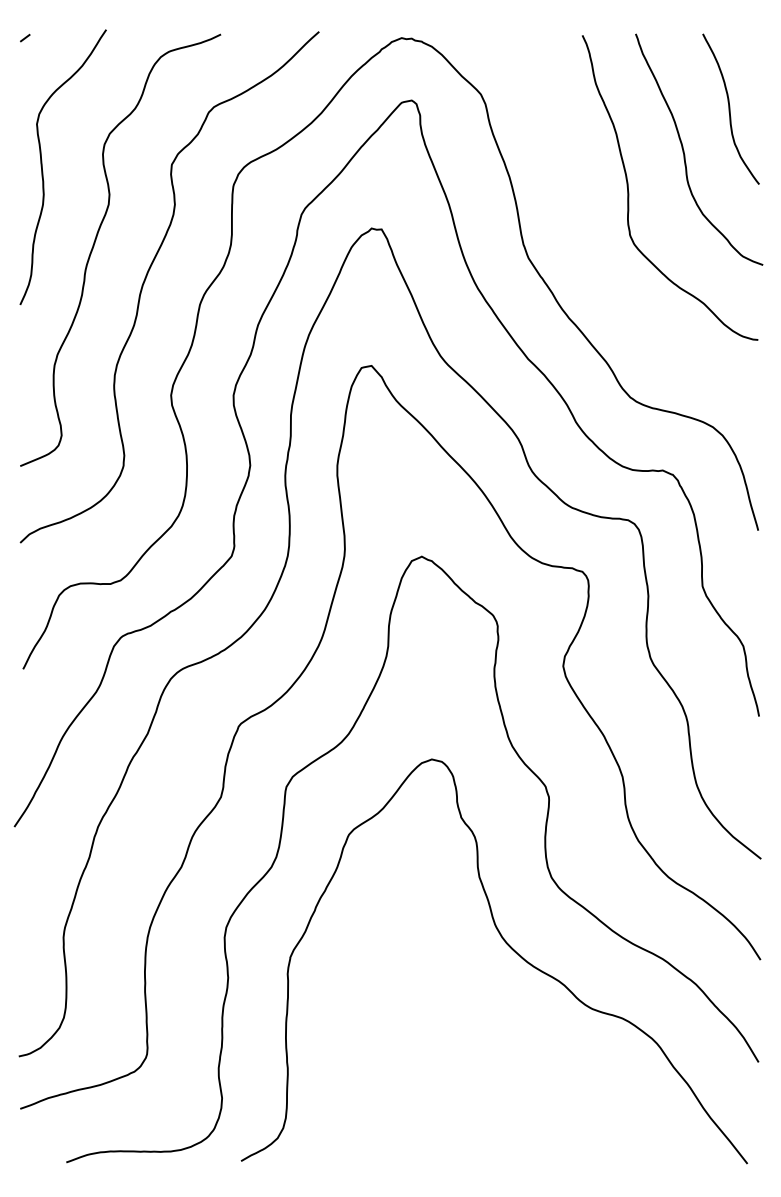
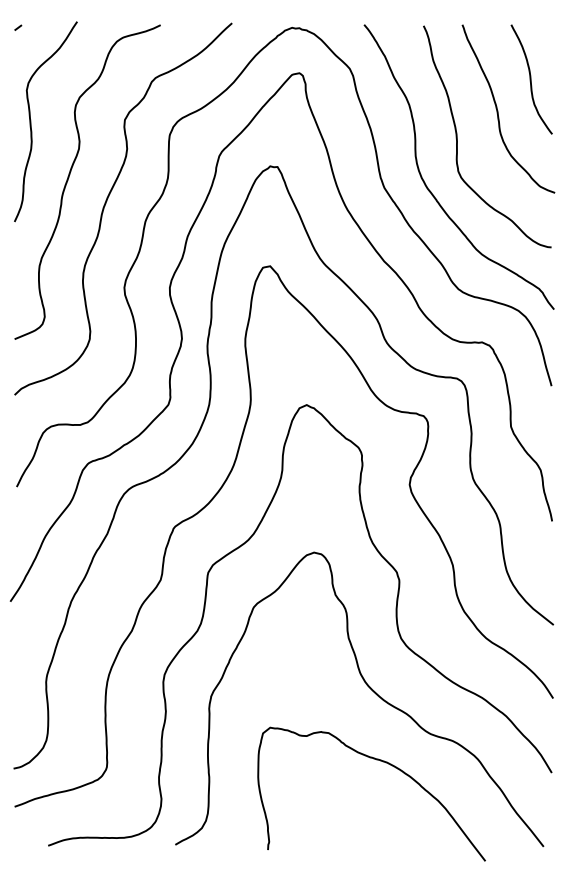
curve: (591, 261) -> (430, 190), added
curve: (526, 1047) -> (382, 762), added

